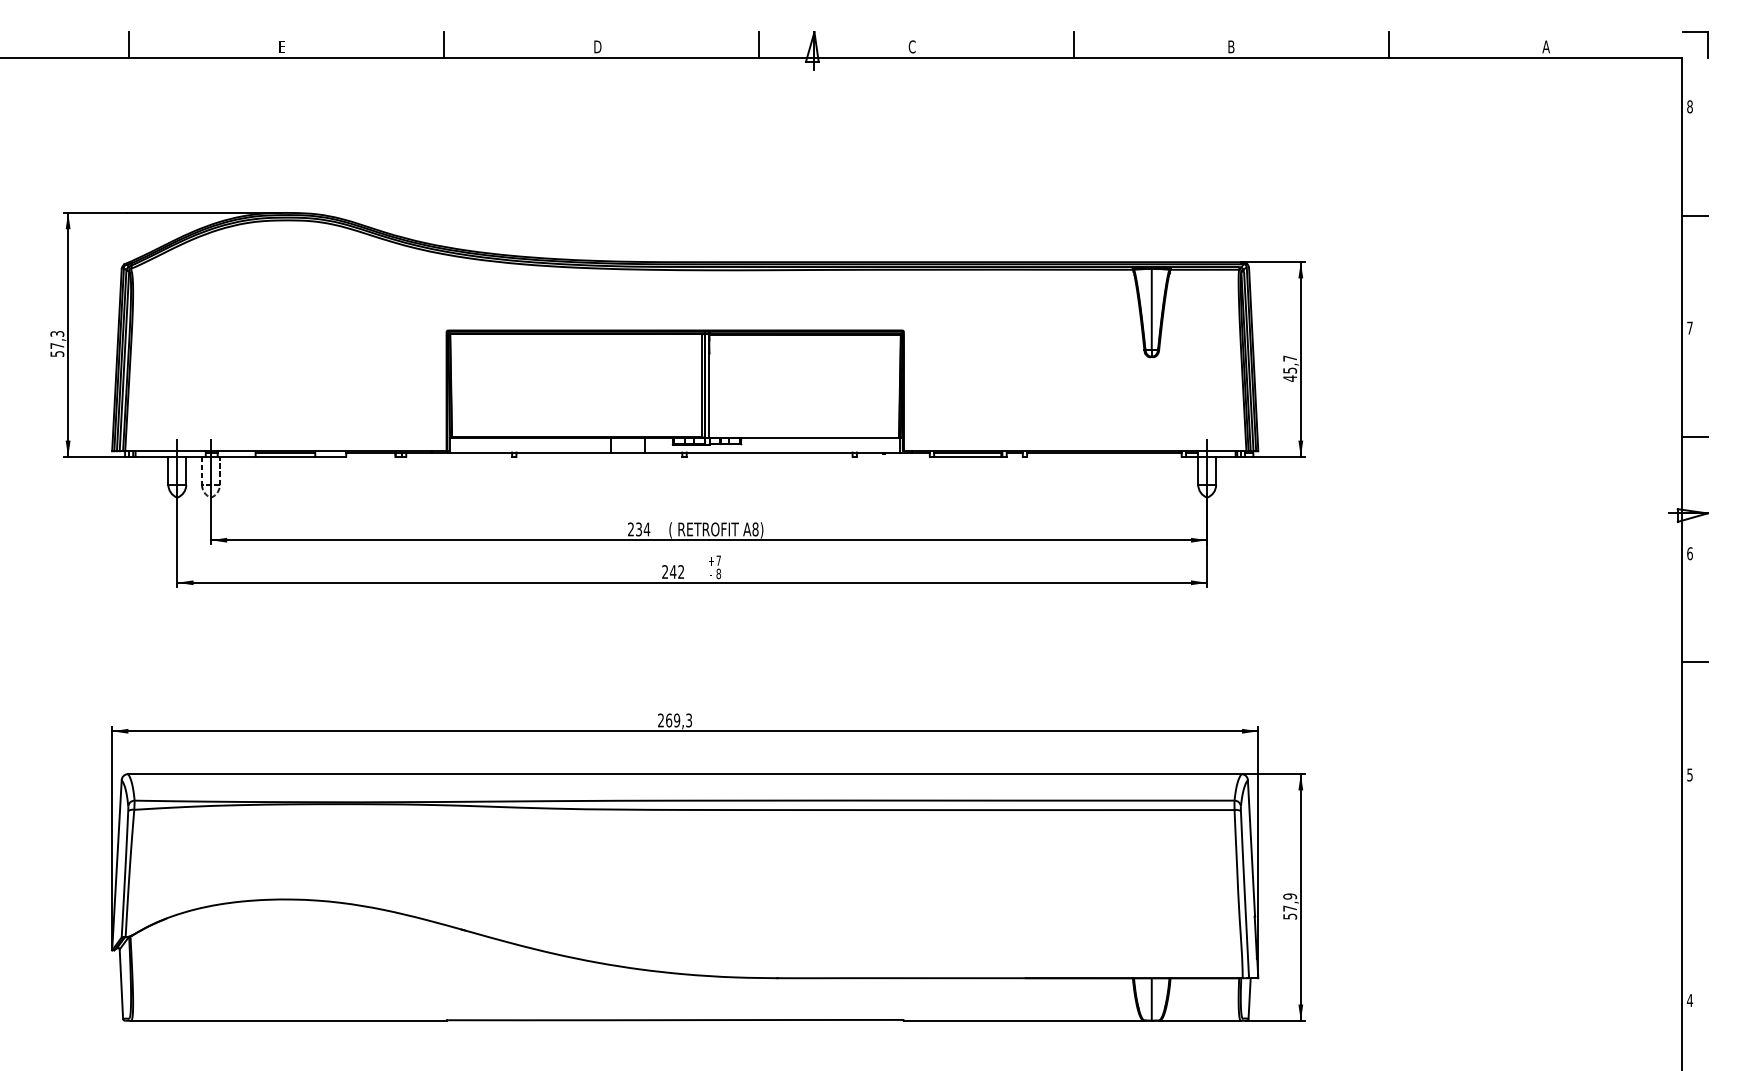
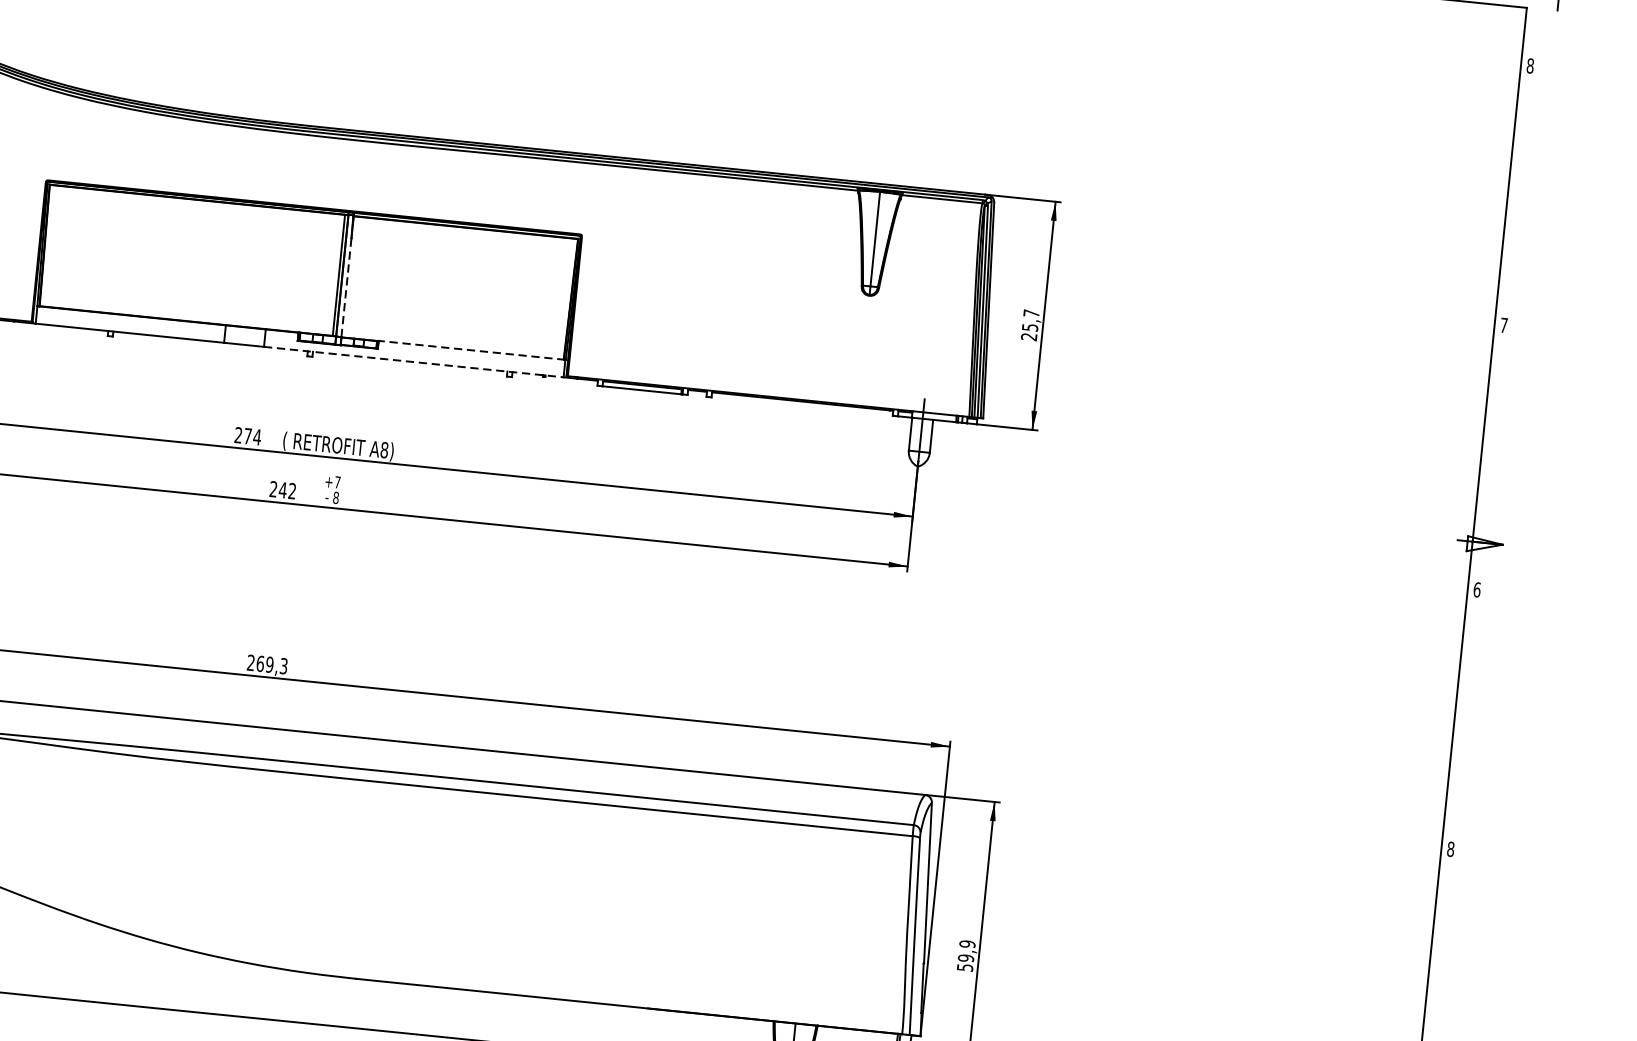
line: (1694, 215) -> (1522, 193), removed
text: (1289, 378) -> (1028, 336), 45,7 -> 25,7
line: (709, 395) -> (346, 287), solid -> dashed
line: (1694, 436) -> (1496, 453), removed
line: (820, 437) -> (471, 350), solid -> dashed
line: (772, 452) -> (413, 361), solid -> dashed
text: (638, 529) -> (247, 436), 234 -> 274
line: (1694, 662) -> (1469, 717), removed
text: (1689, 774) -> (1450, 848), 5 -> 8
text: (1290, 908) -> (966, 958), 57,9 -> 59,9

